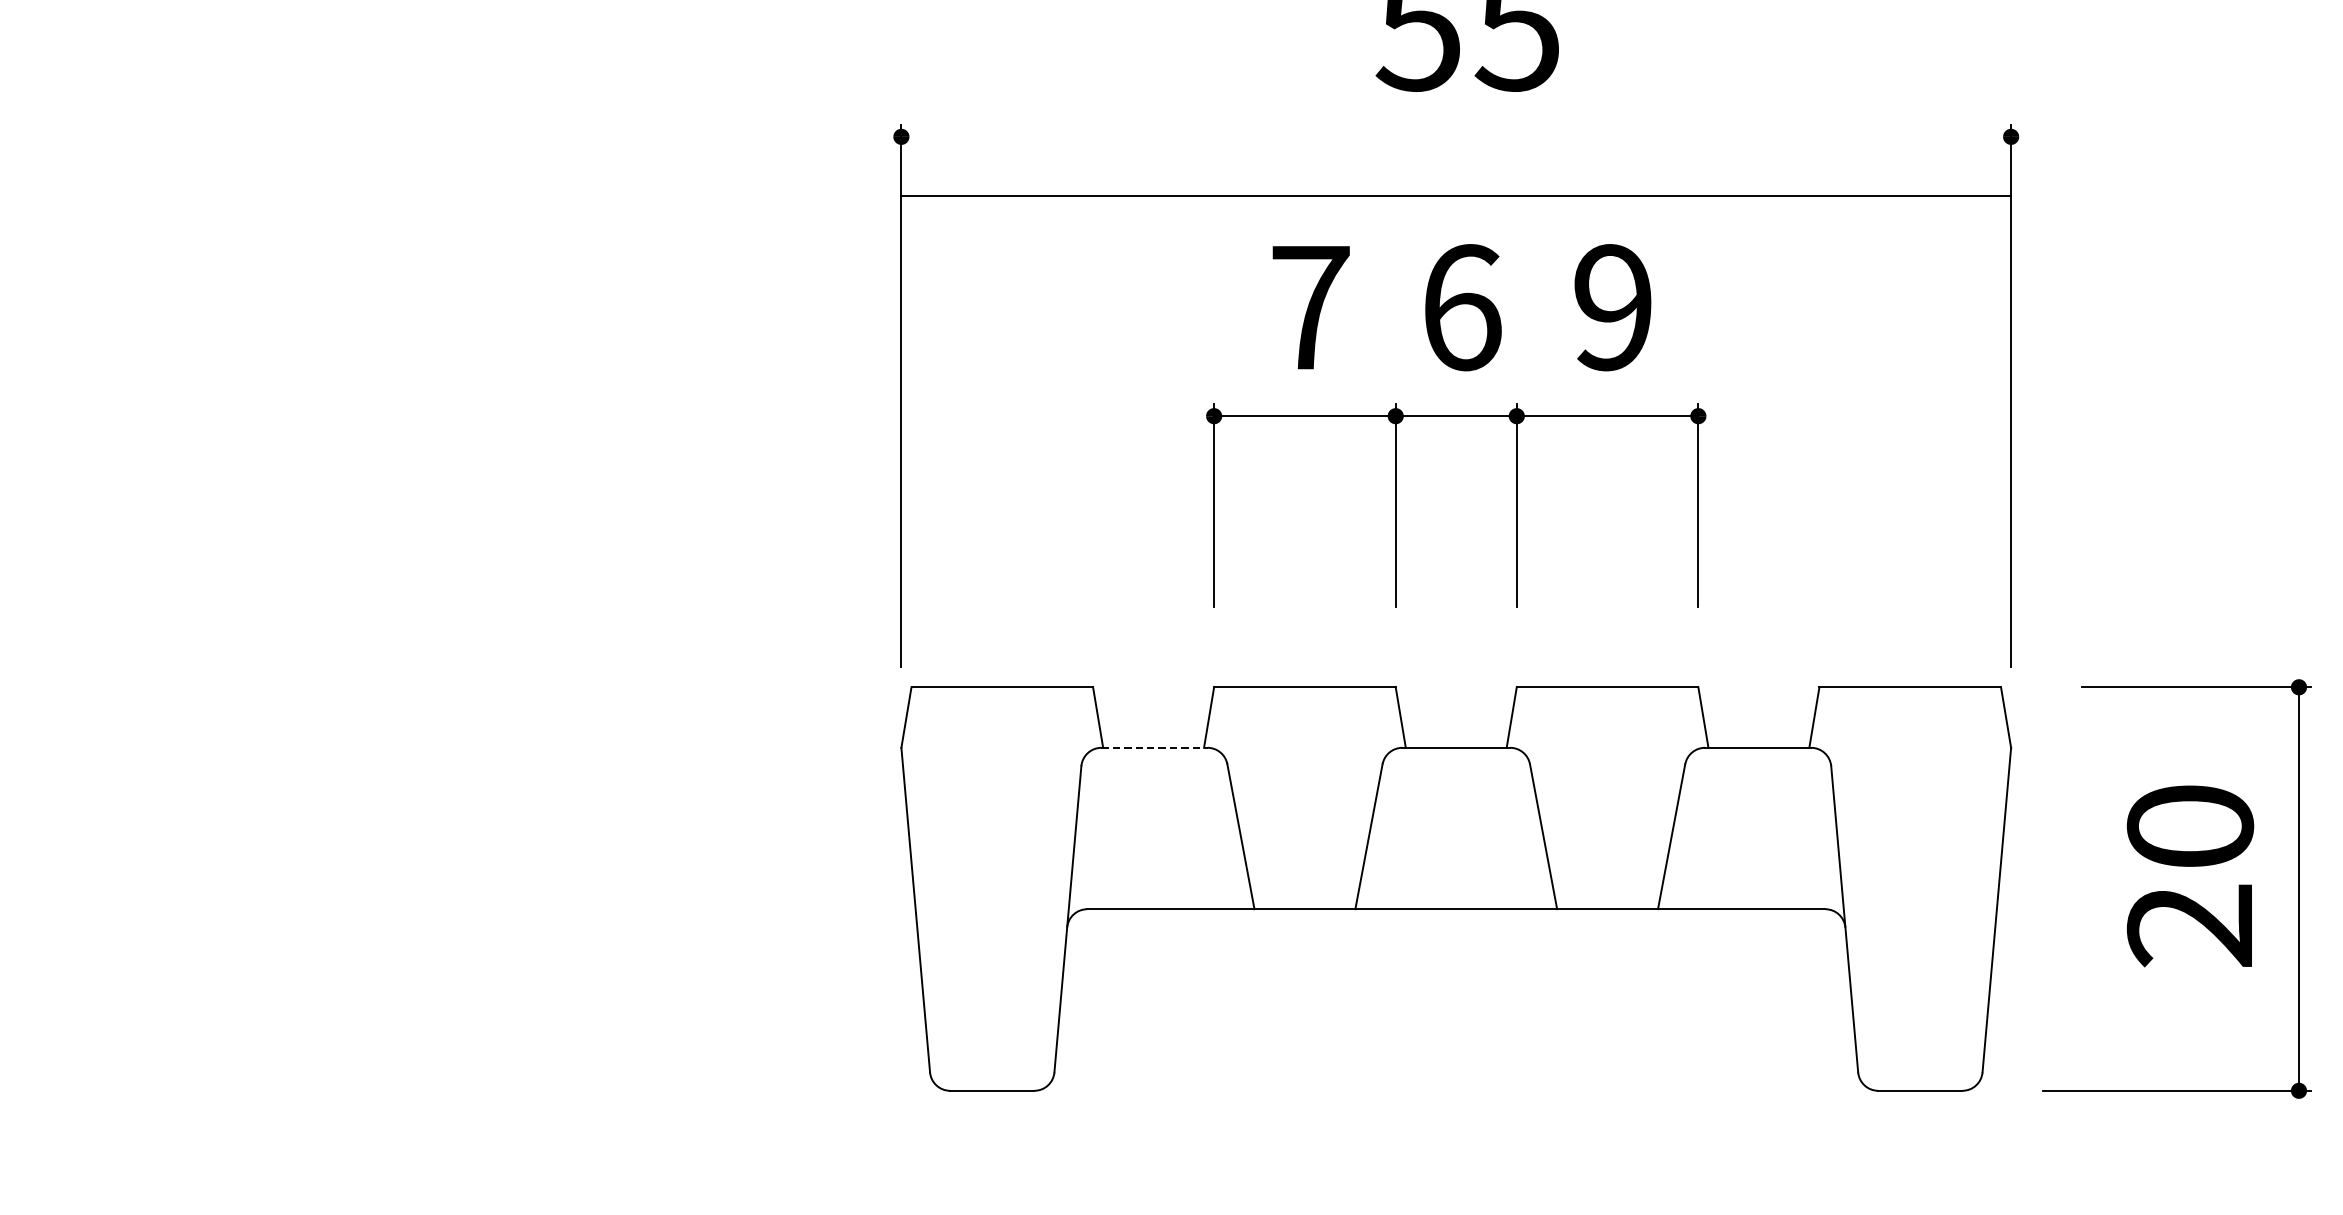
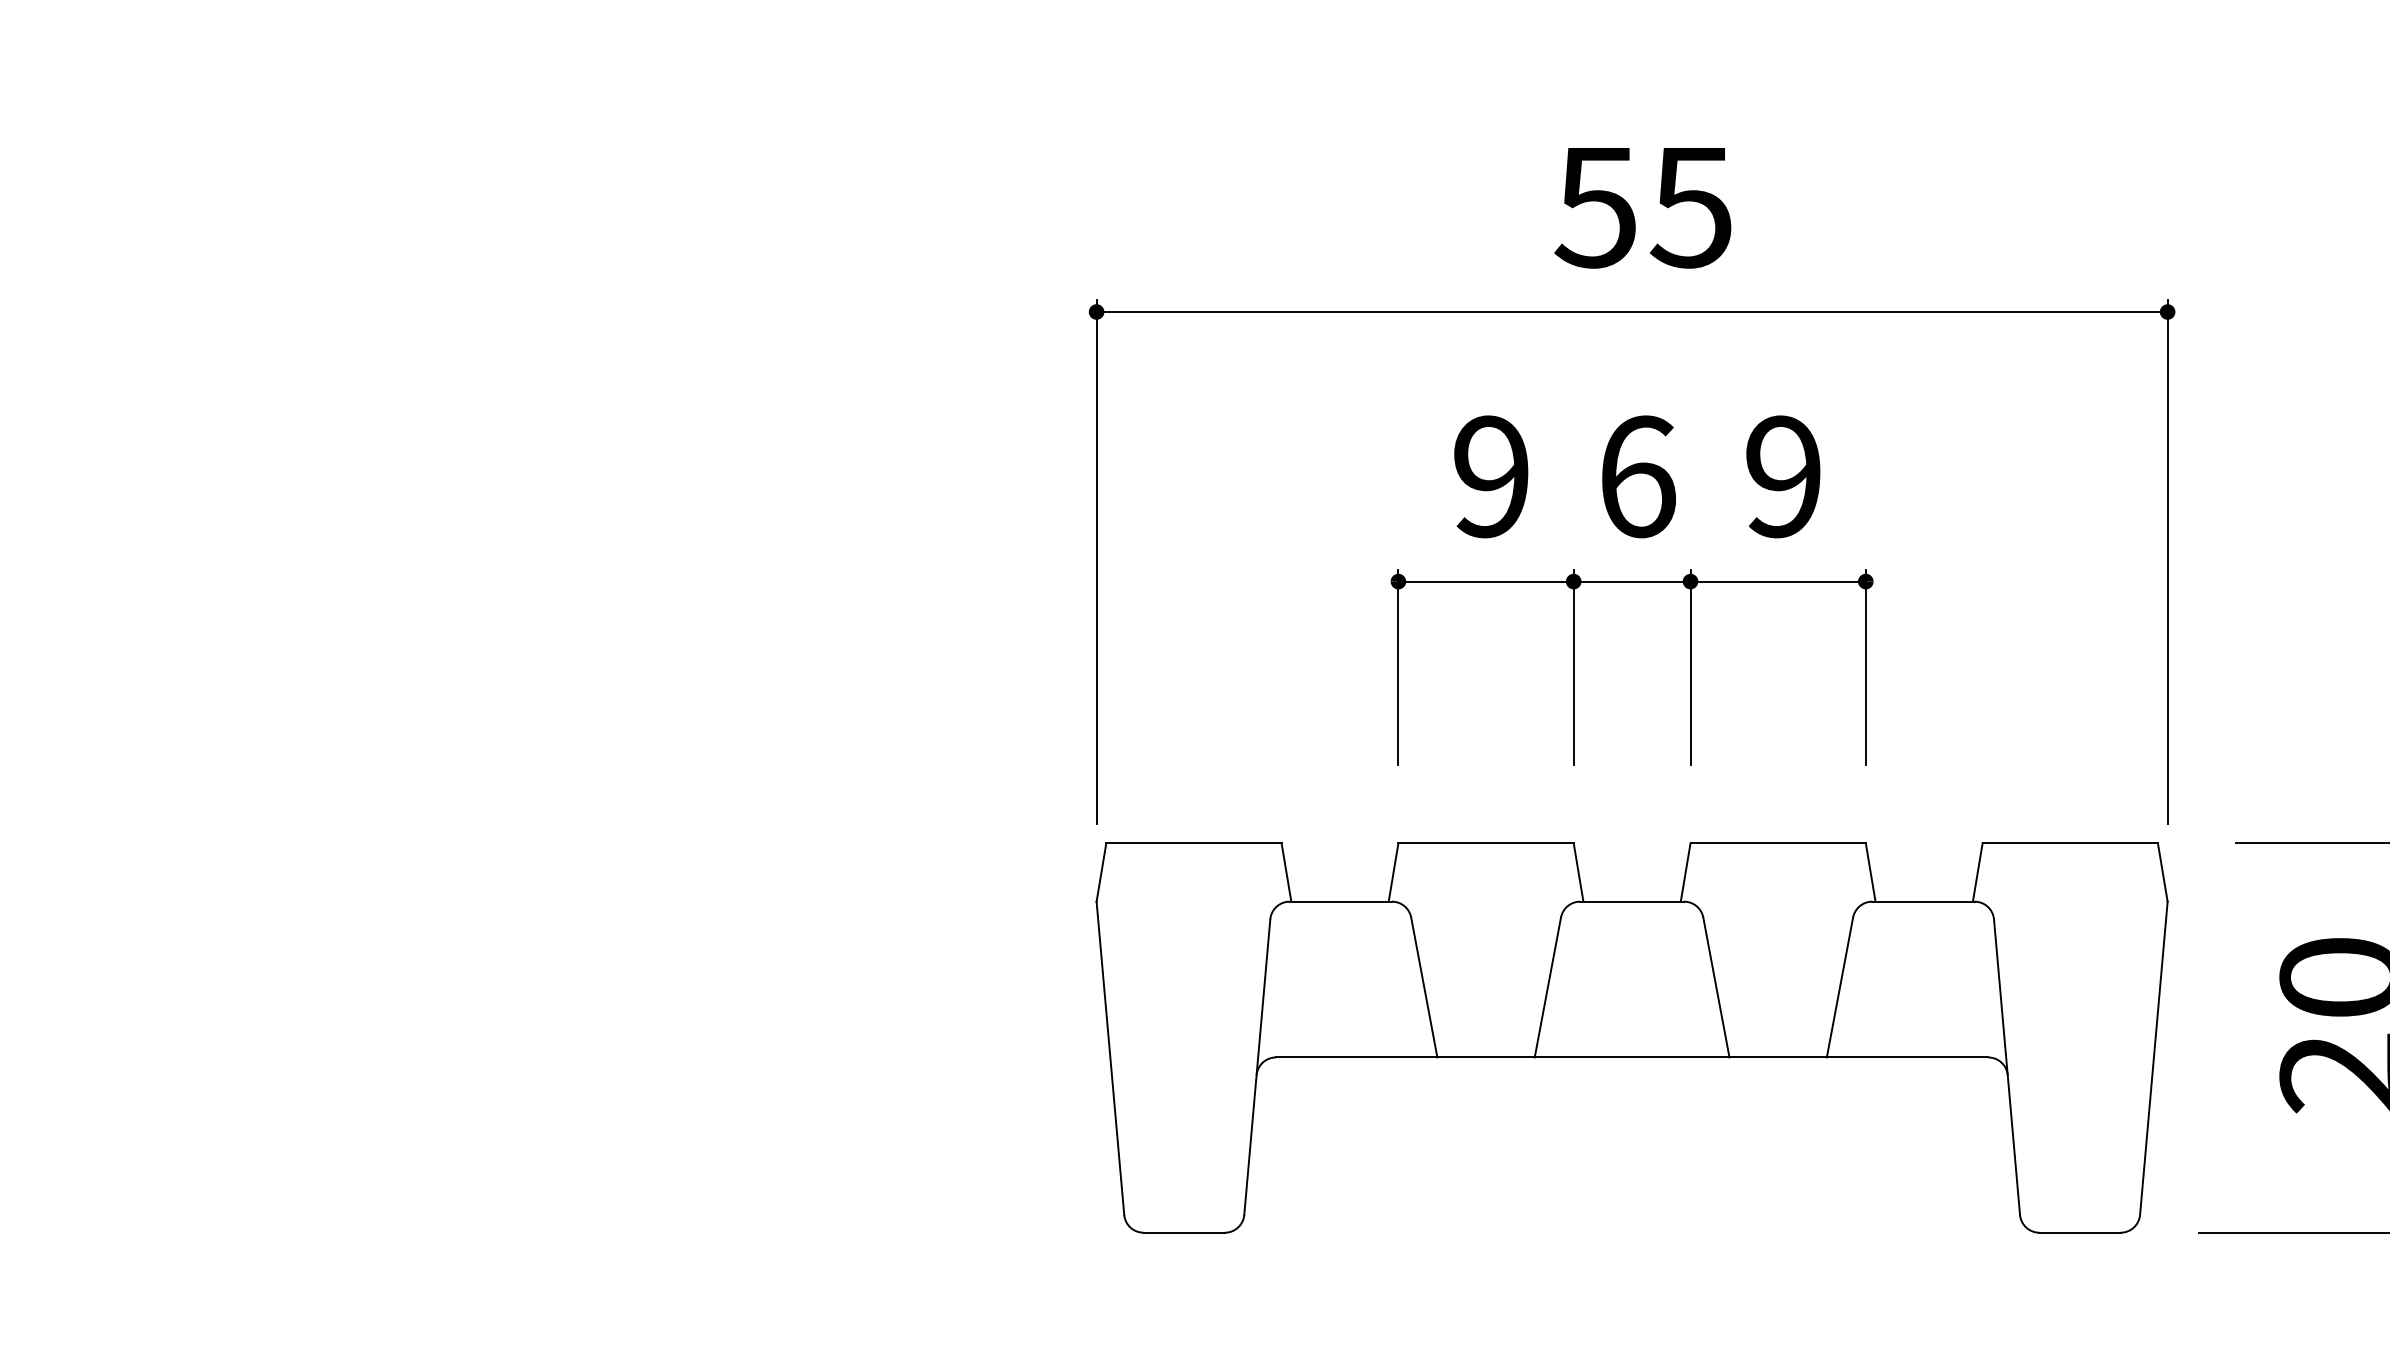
line: (1455, 196) -> (1631, 312), moved
text: (1310, 307) -> (1491, 476), 7 -> 9
line: (1155, 747) -> (1341, 901), dashed -> solid

